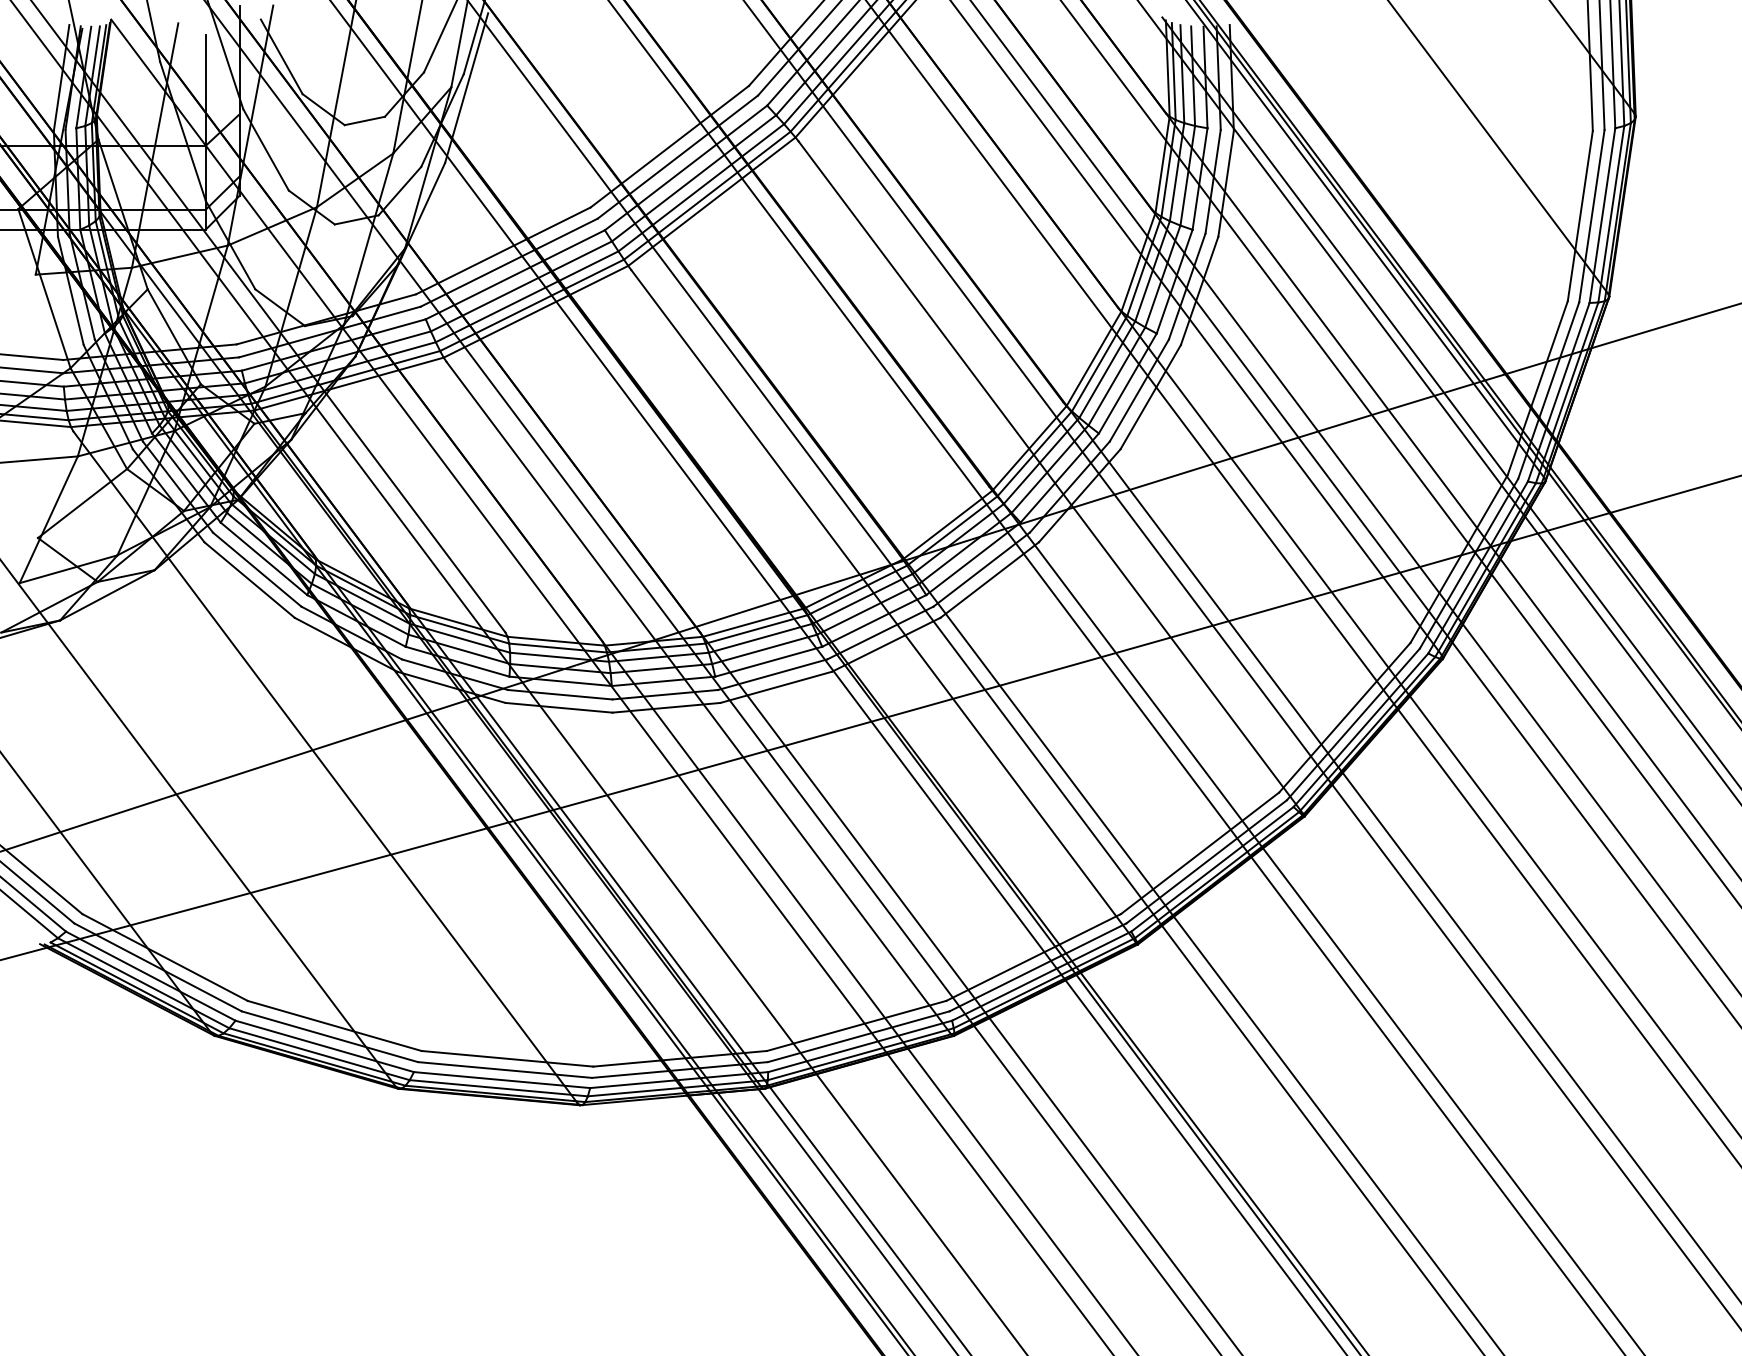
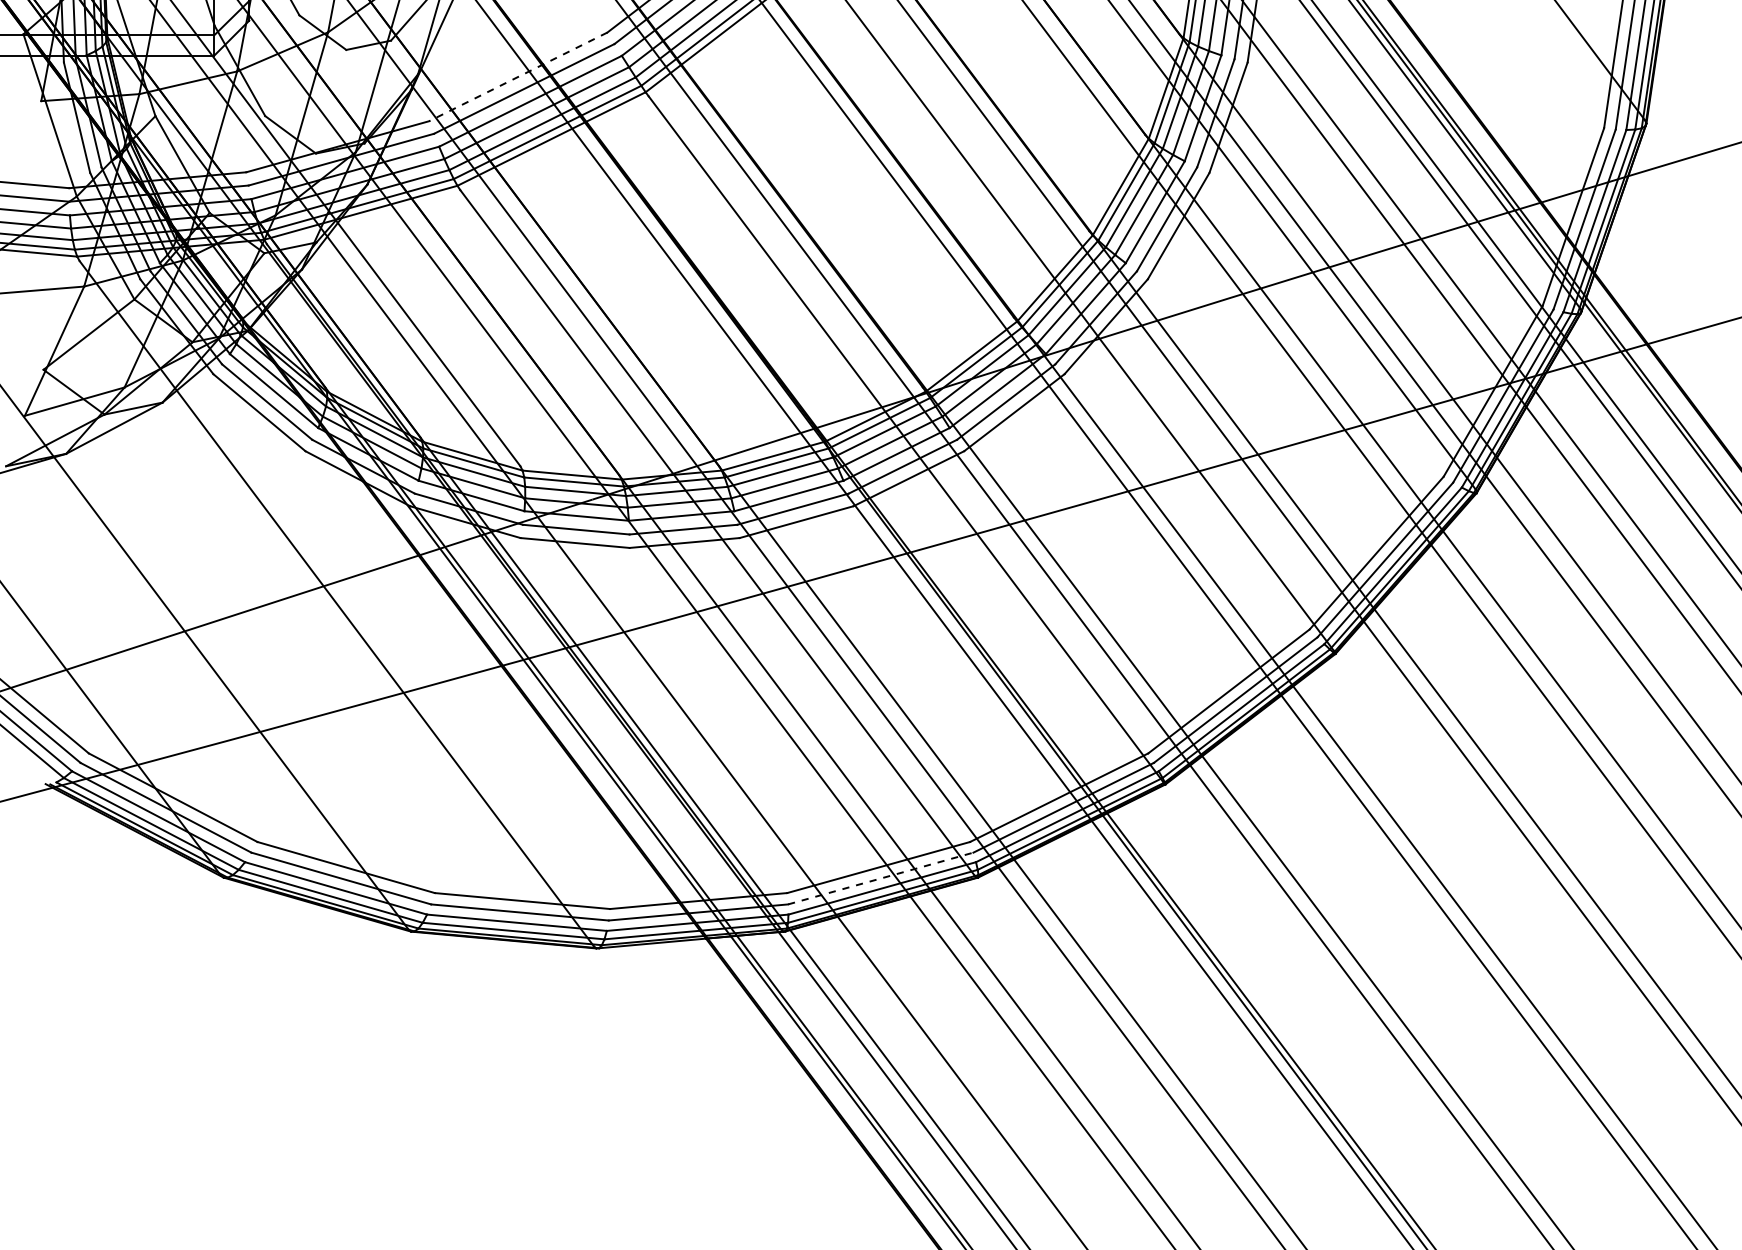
line: (503, 250) -> (518, 76), solid -> dashed
line: (859, 1036) -> (881, 878), solid -> dashed

